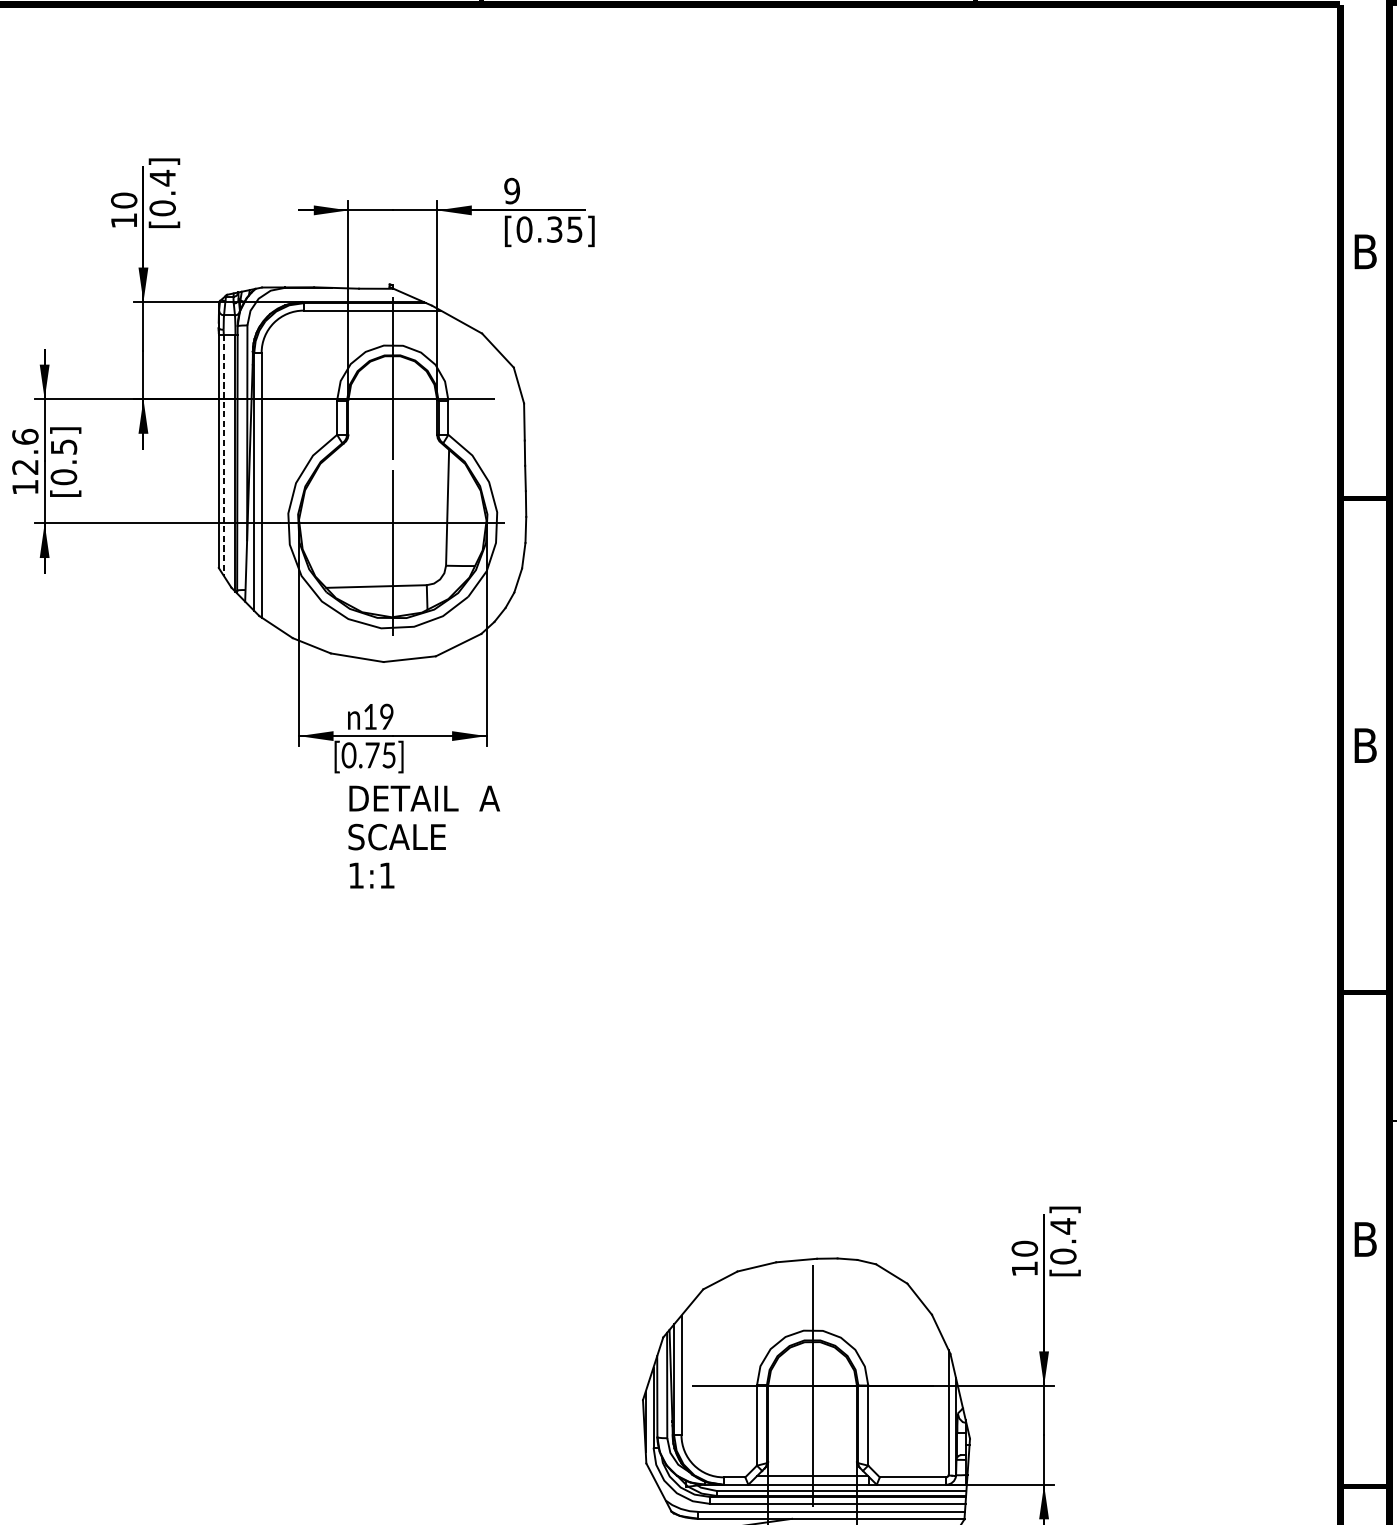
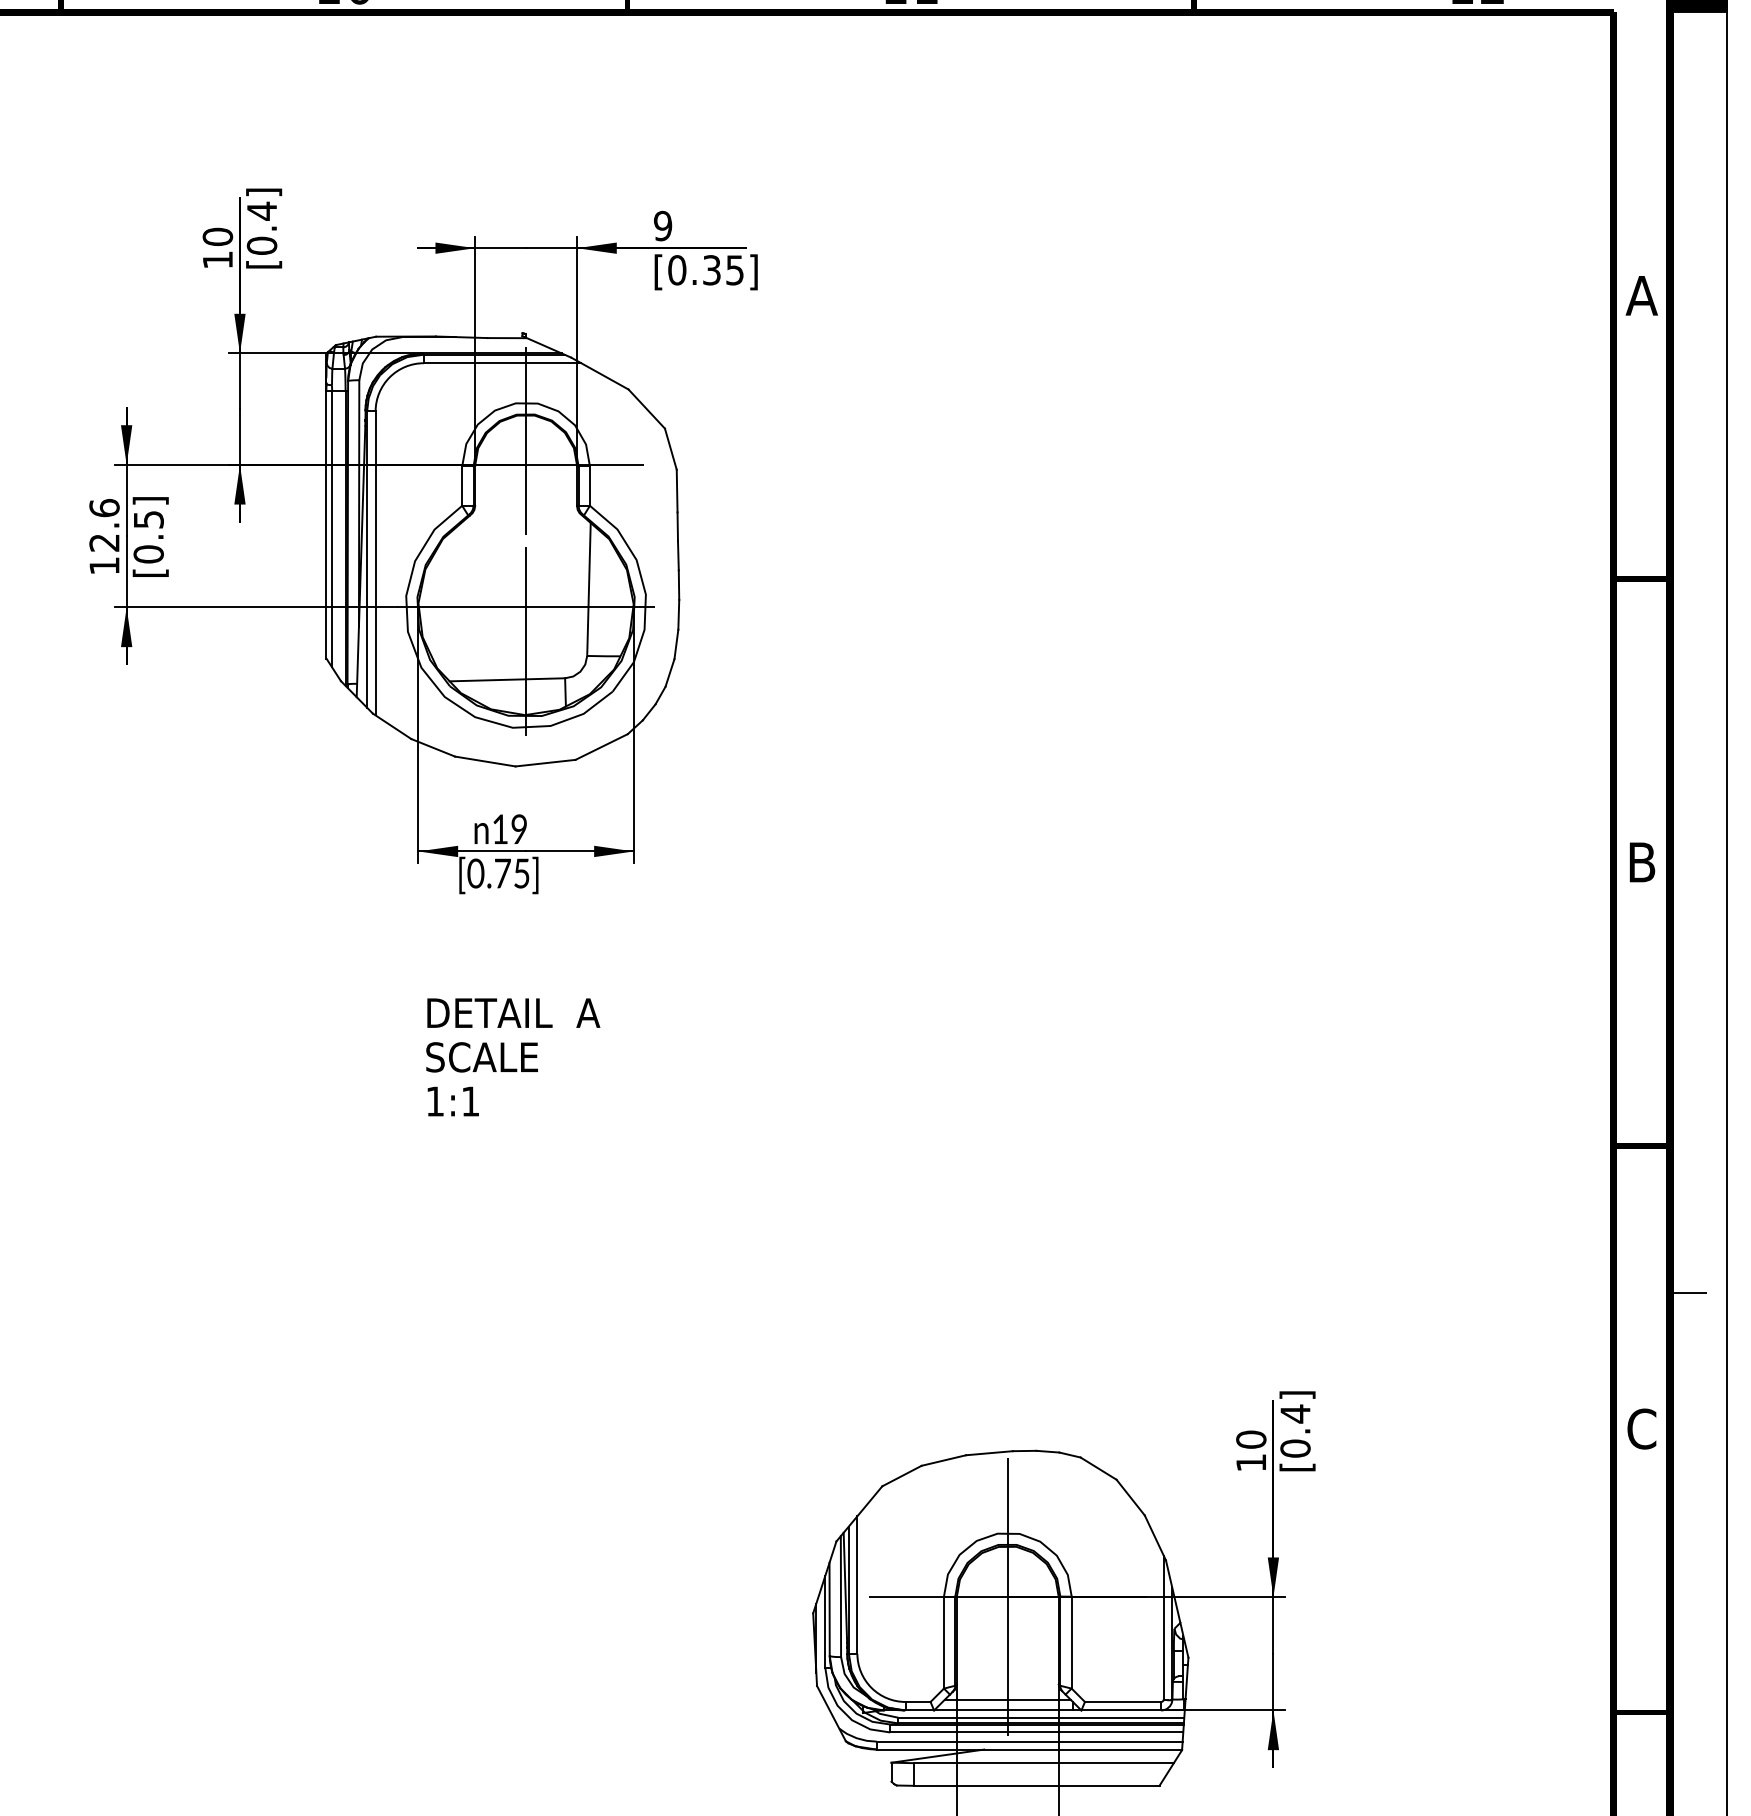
text: (1364, 251) -> (1641, 295), B -> A
line: (224, 455) -> (332, 529), dashed -> solid
text: (424, 837) -> (513, 1057), moved
text: (1364, 1239) -> (1641, 1428), B -> C

